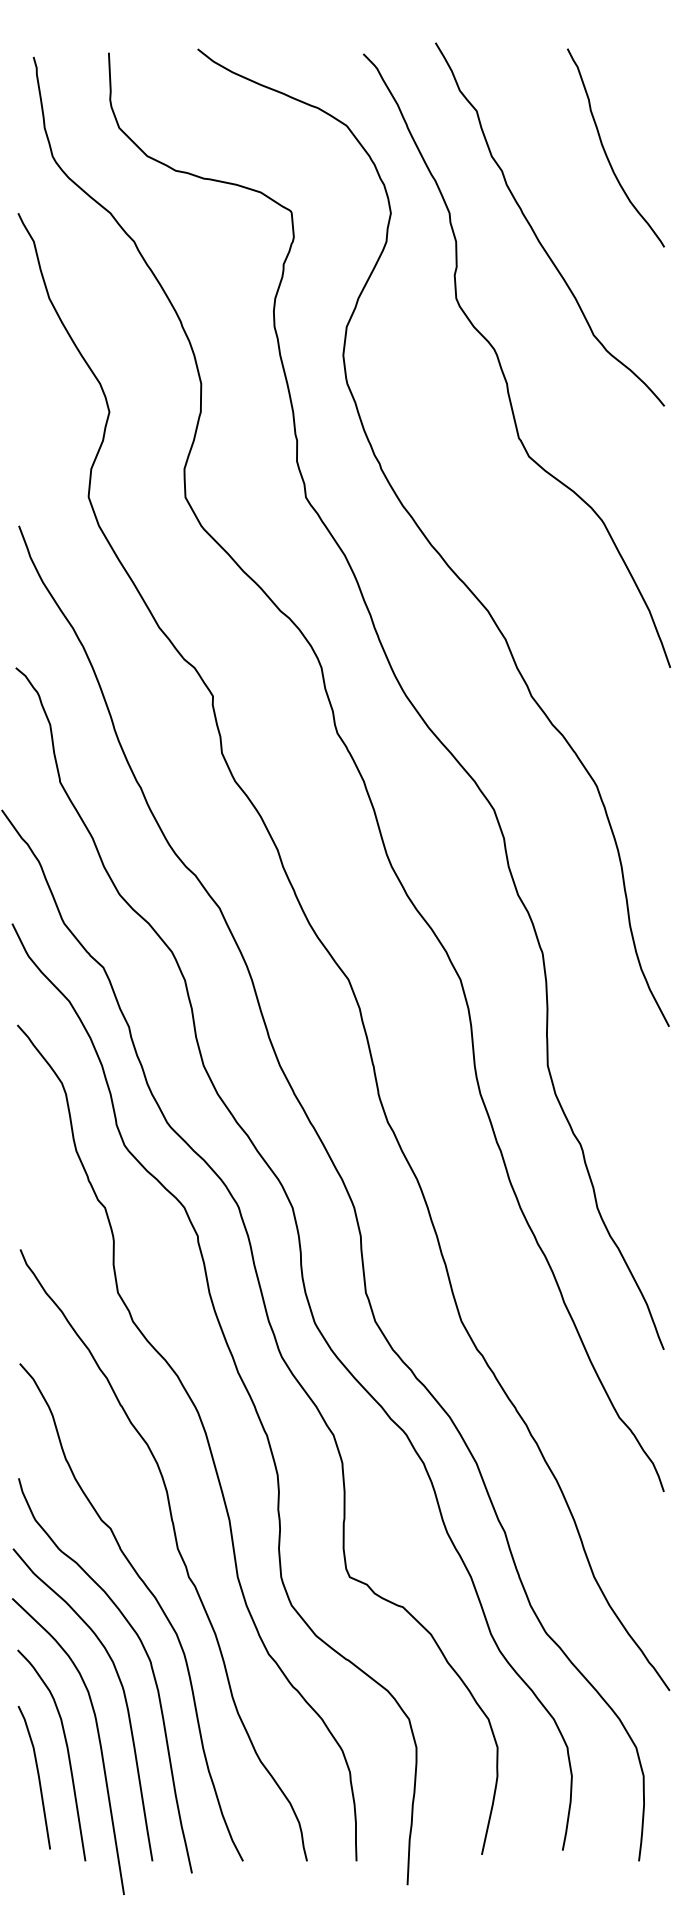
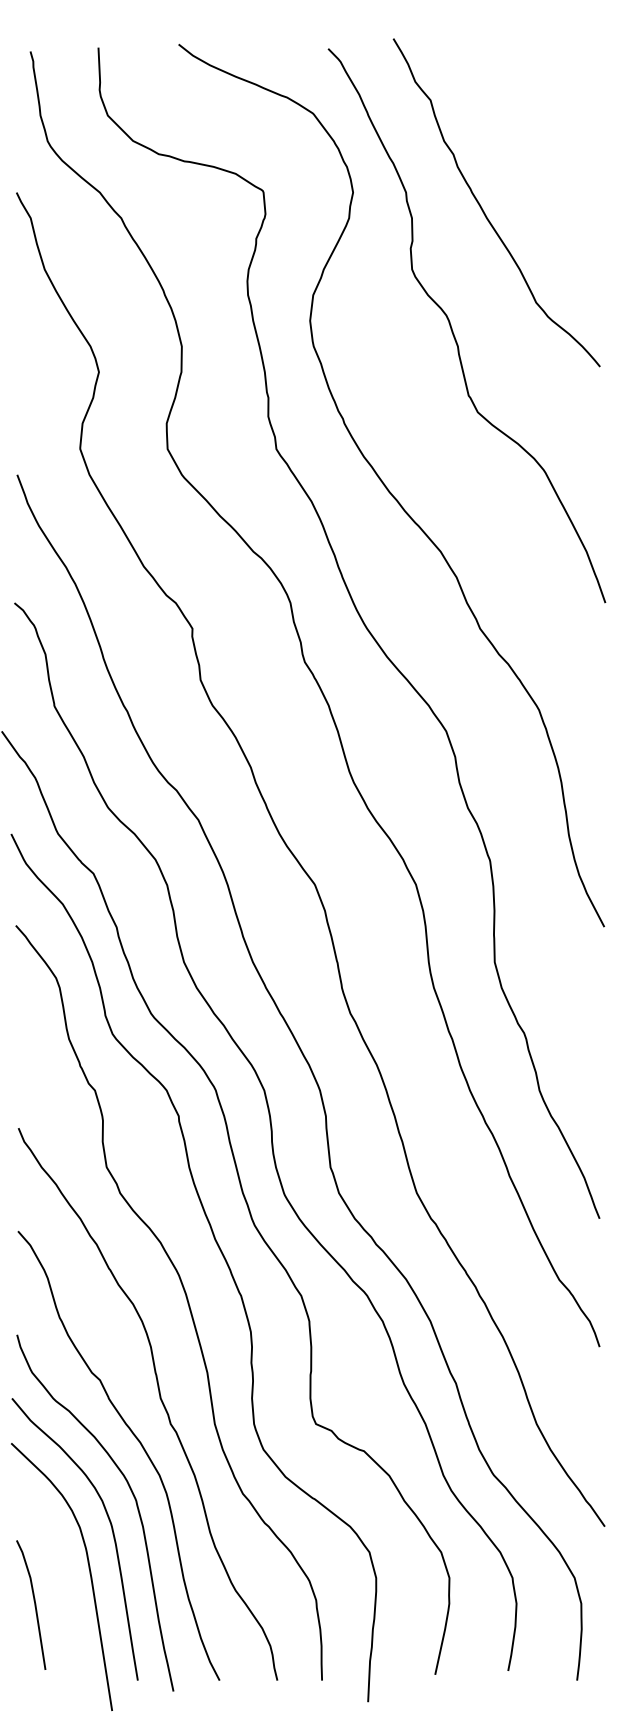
curve: (606, 152) -> (547, 137), removed
curve: (67, 1754) -> (61, 1584), removed

